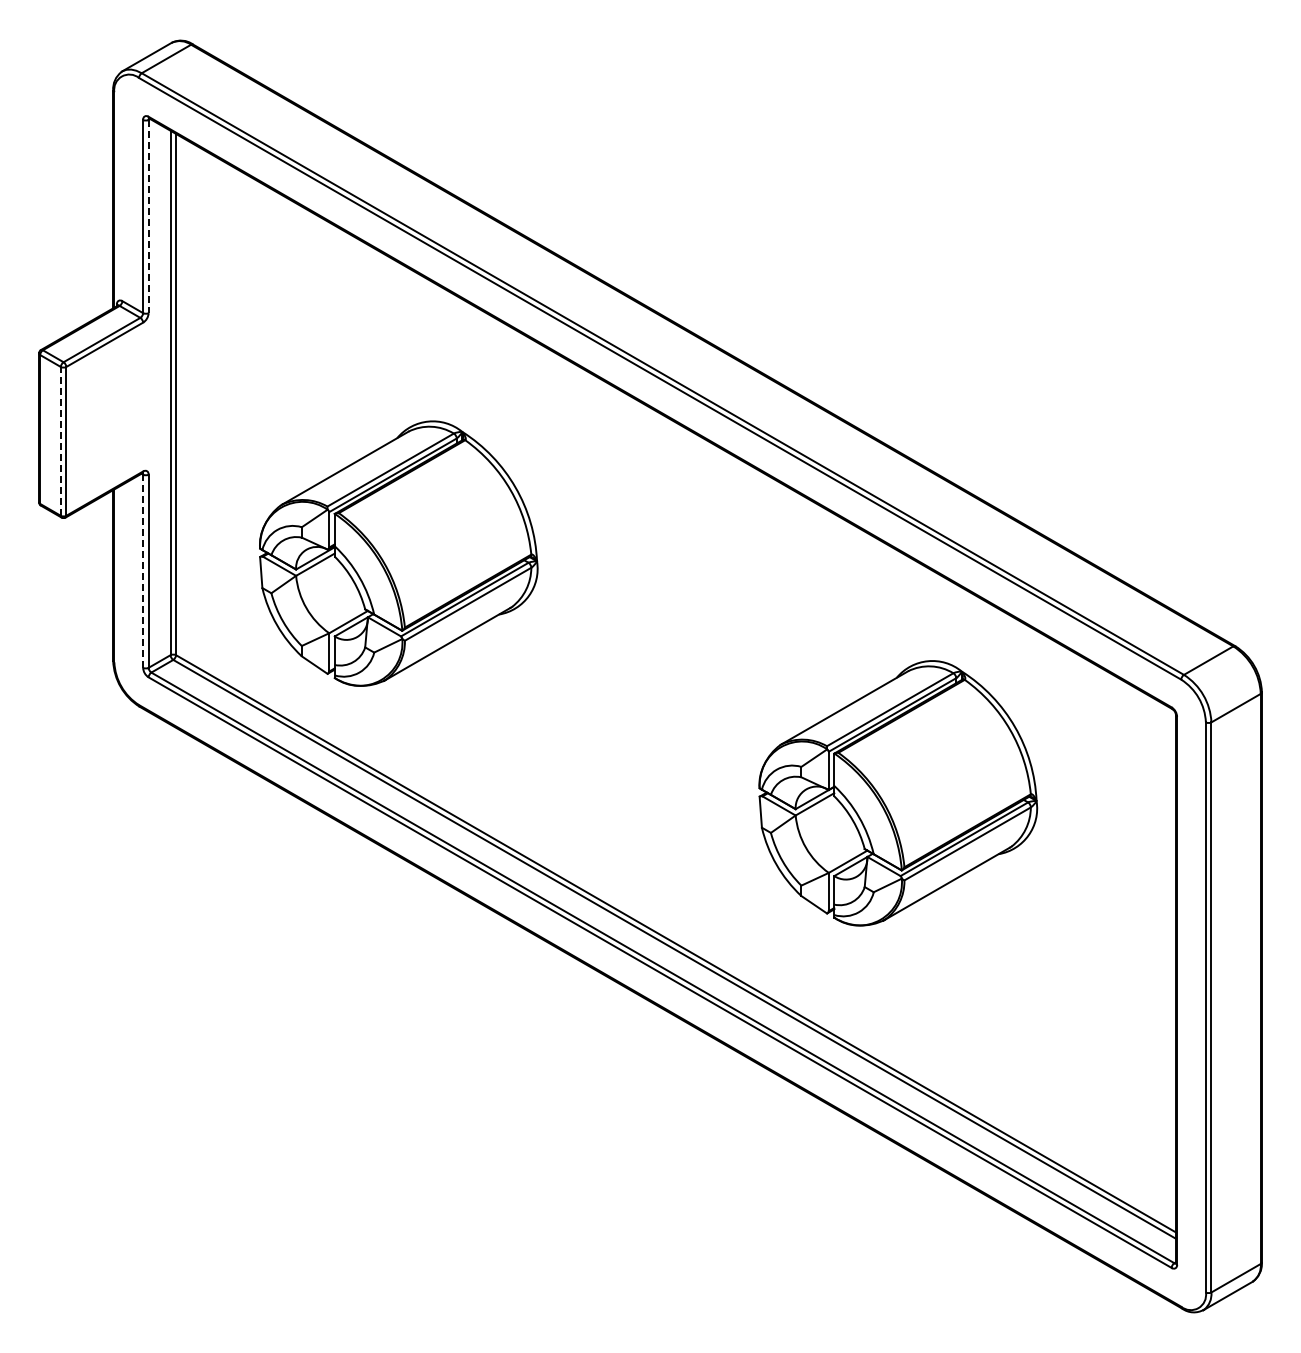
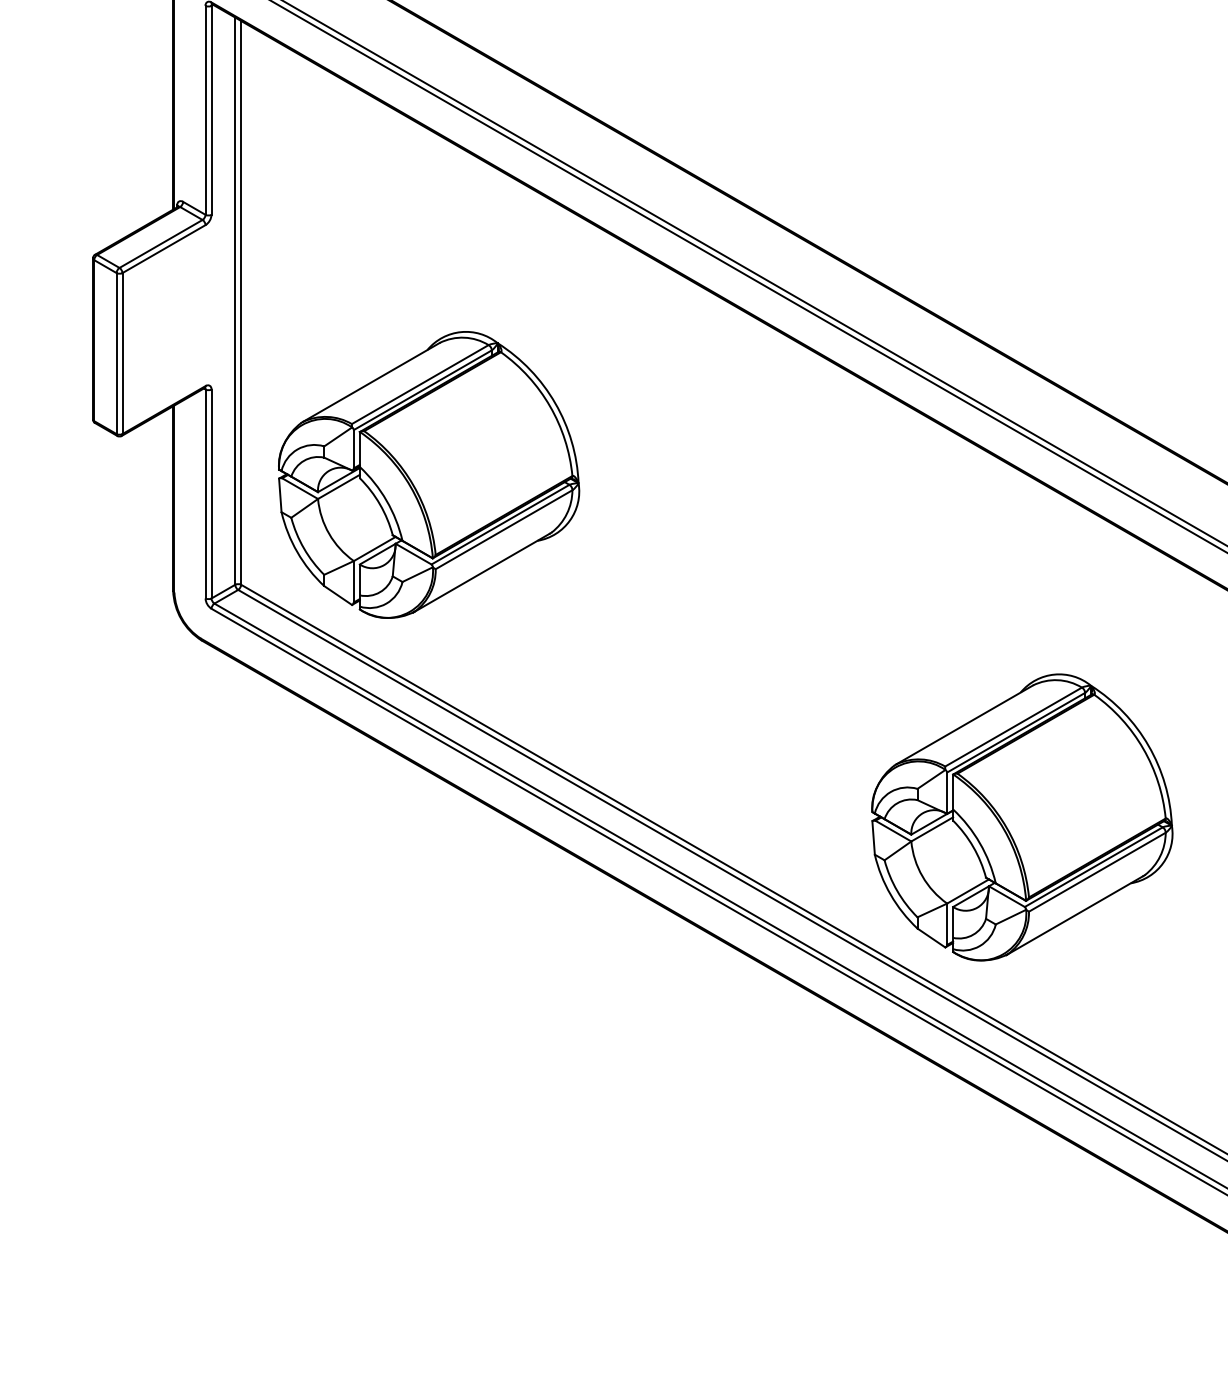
line: (148, 216) -> (211, 110), dashed -> solid
line: (60, 440) -> (116, 352), dashed -> solid
part: (398, 553) -> (428, 474), moved
line: (143, 571) -> (205, 494), dashed -> solid
part: (898, 793) -> (1022, 817), moved

